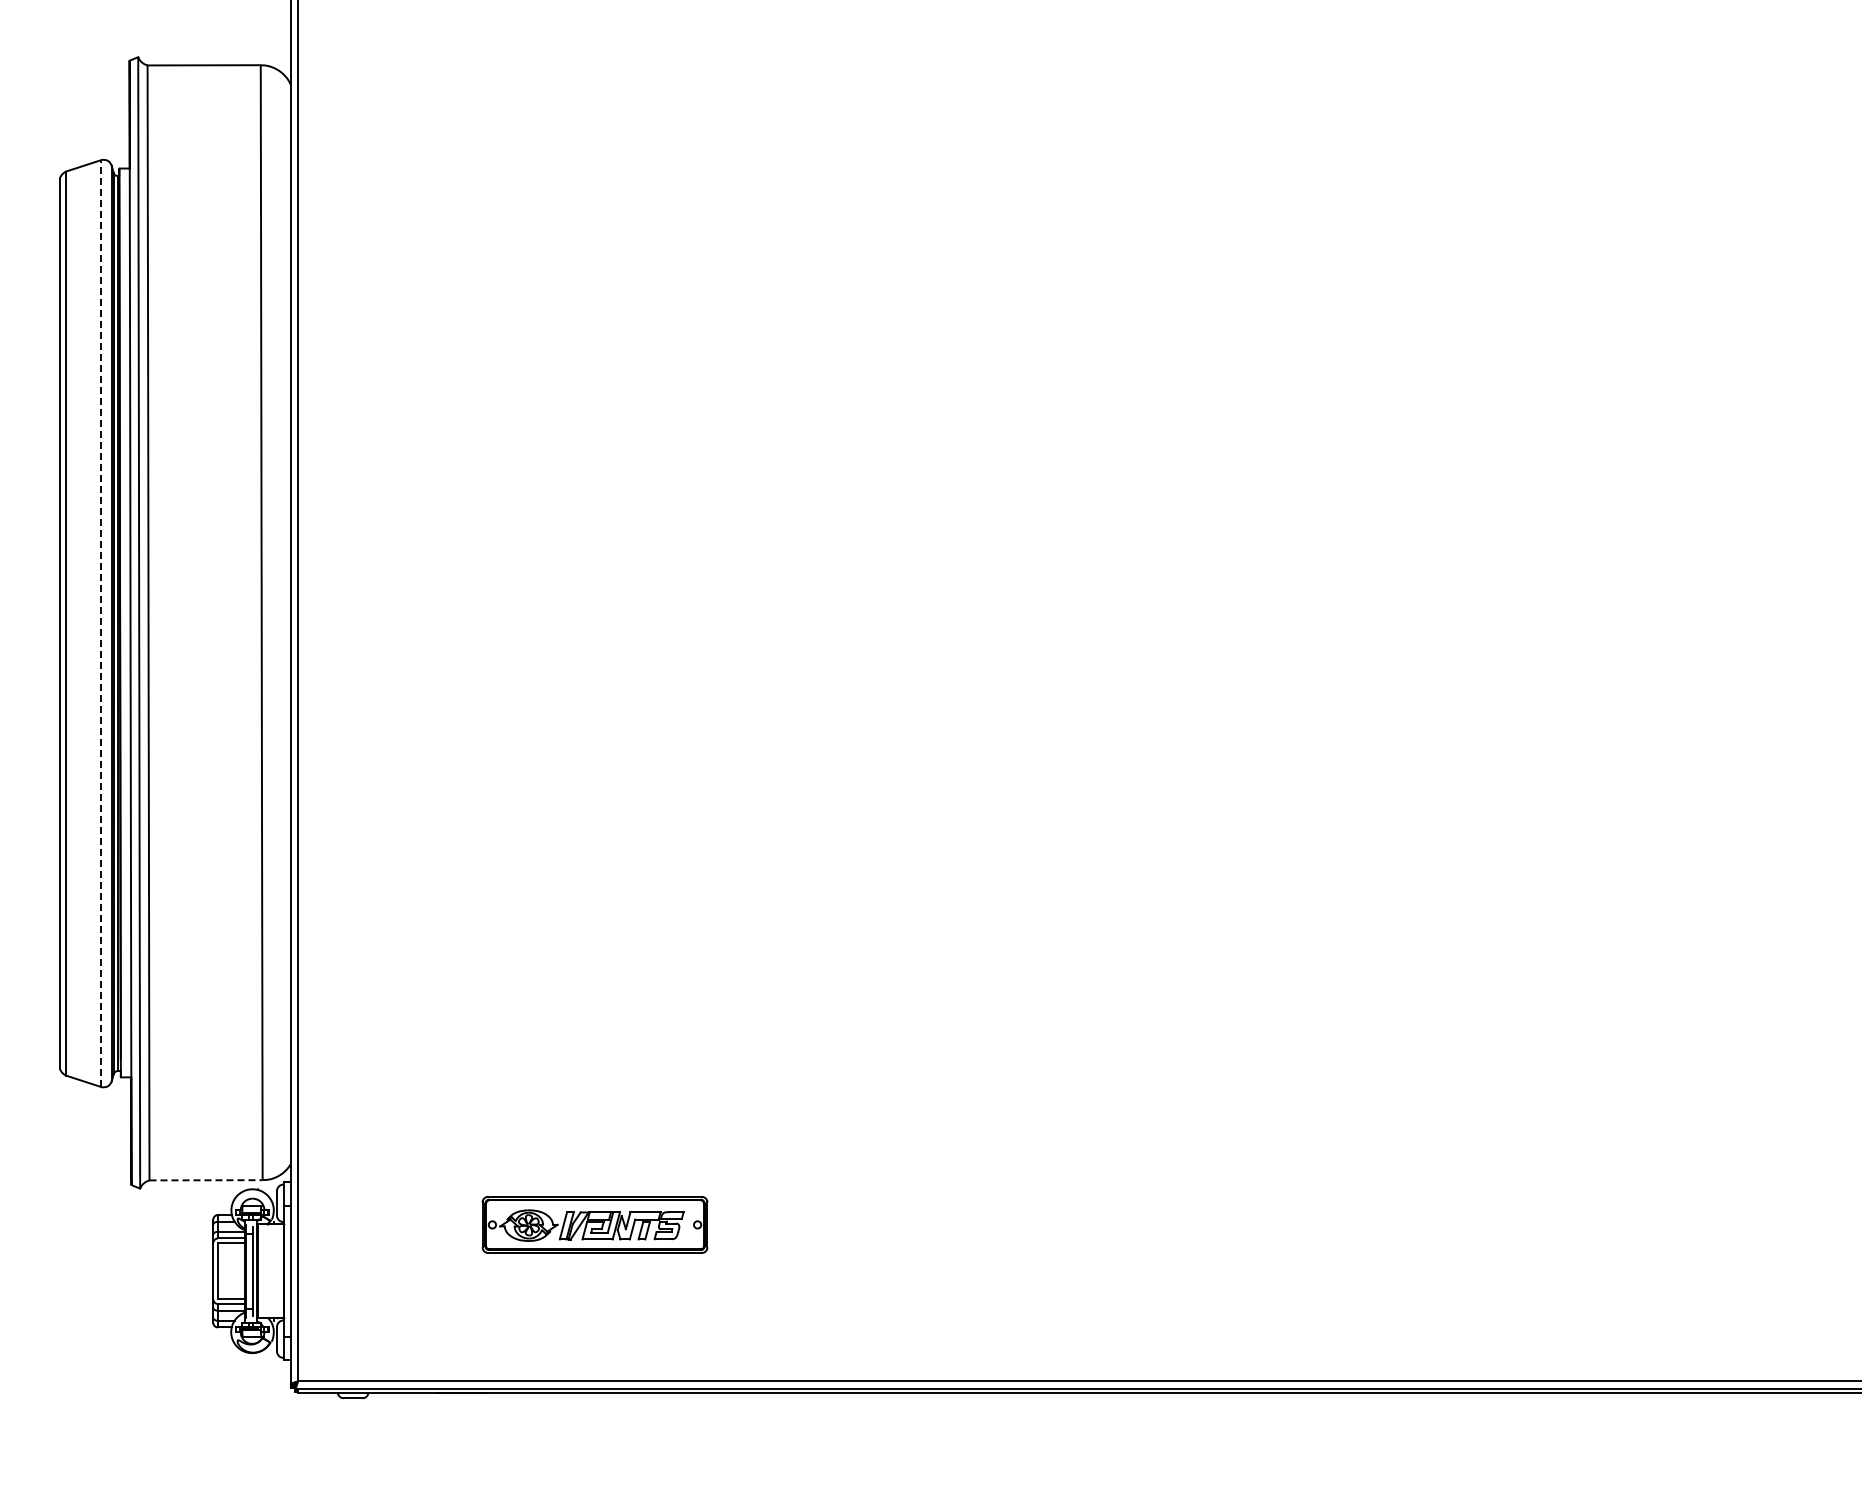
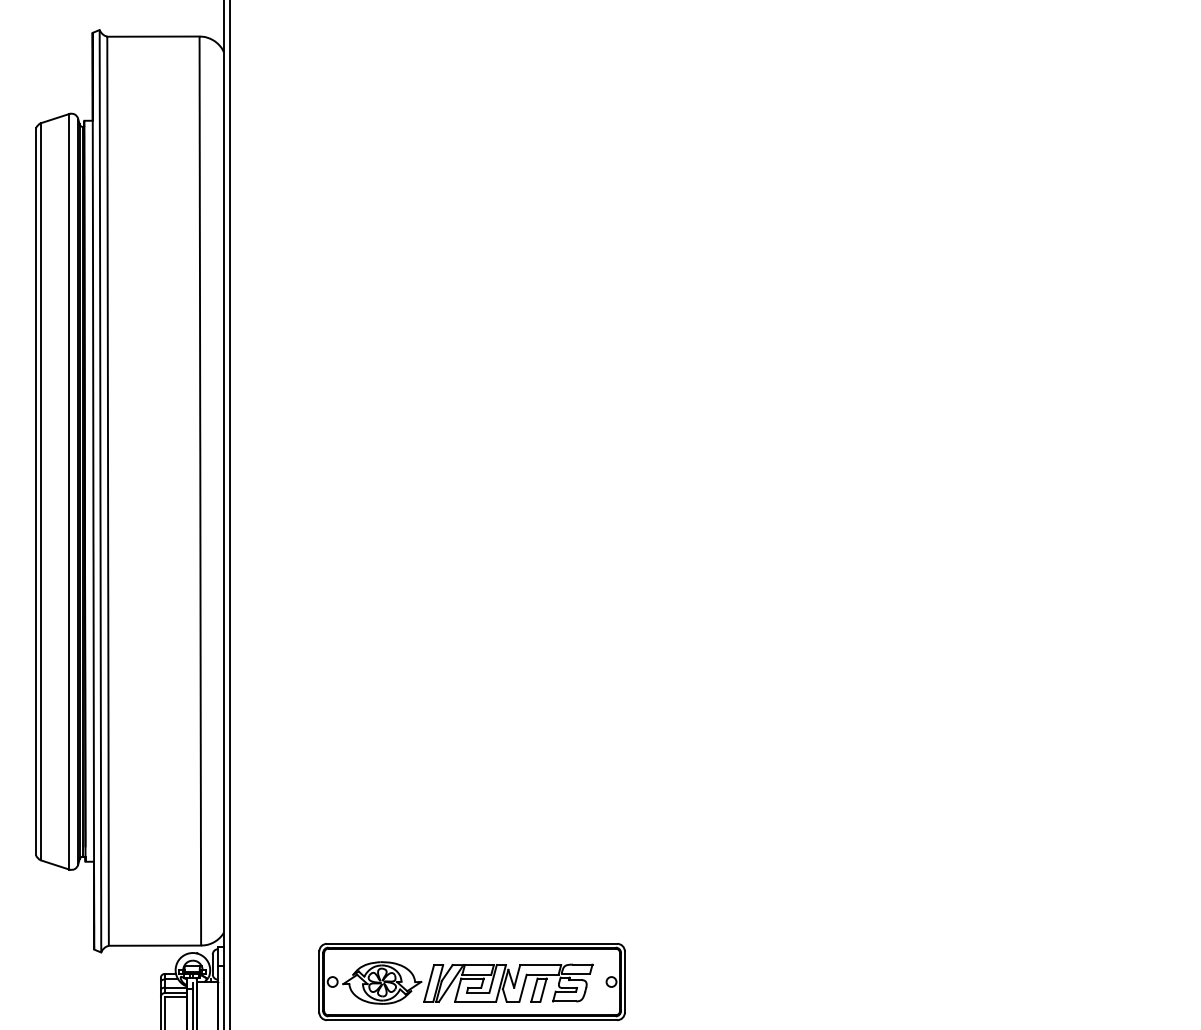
line: (101, 623) -> (69, 491), dashed -> solid
line: (206, 1180) -> (155, 945), dashed -> solid
part: (594, 1224) -> (471, 981), size x1.67

